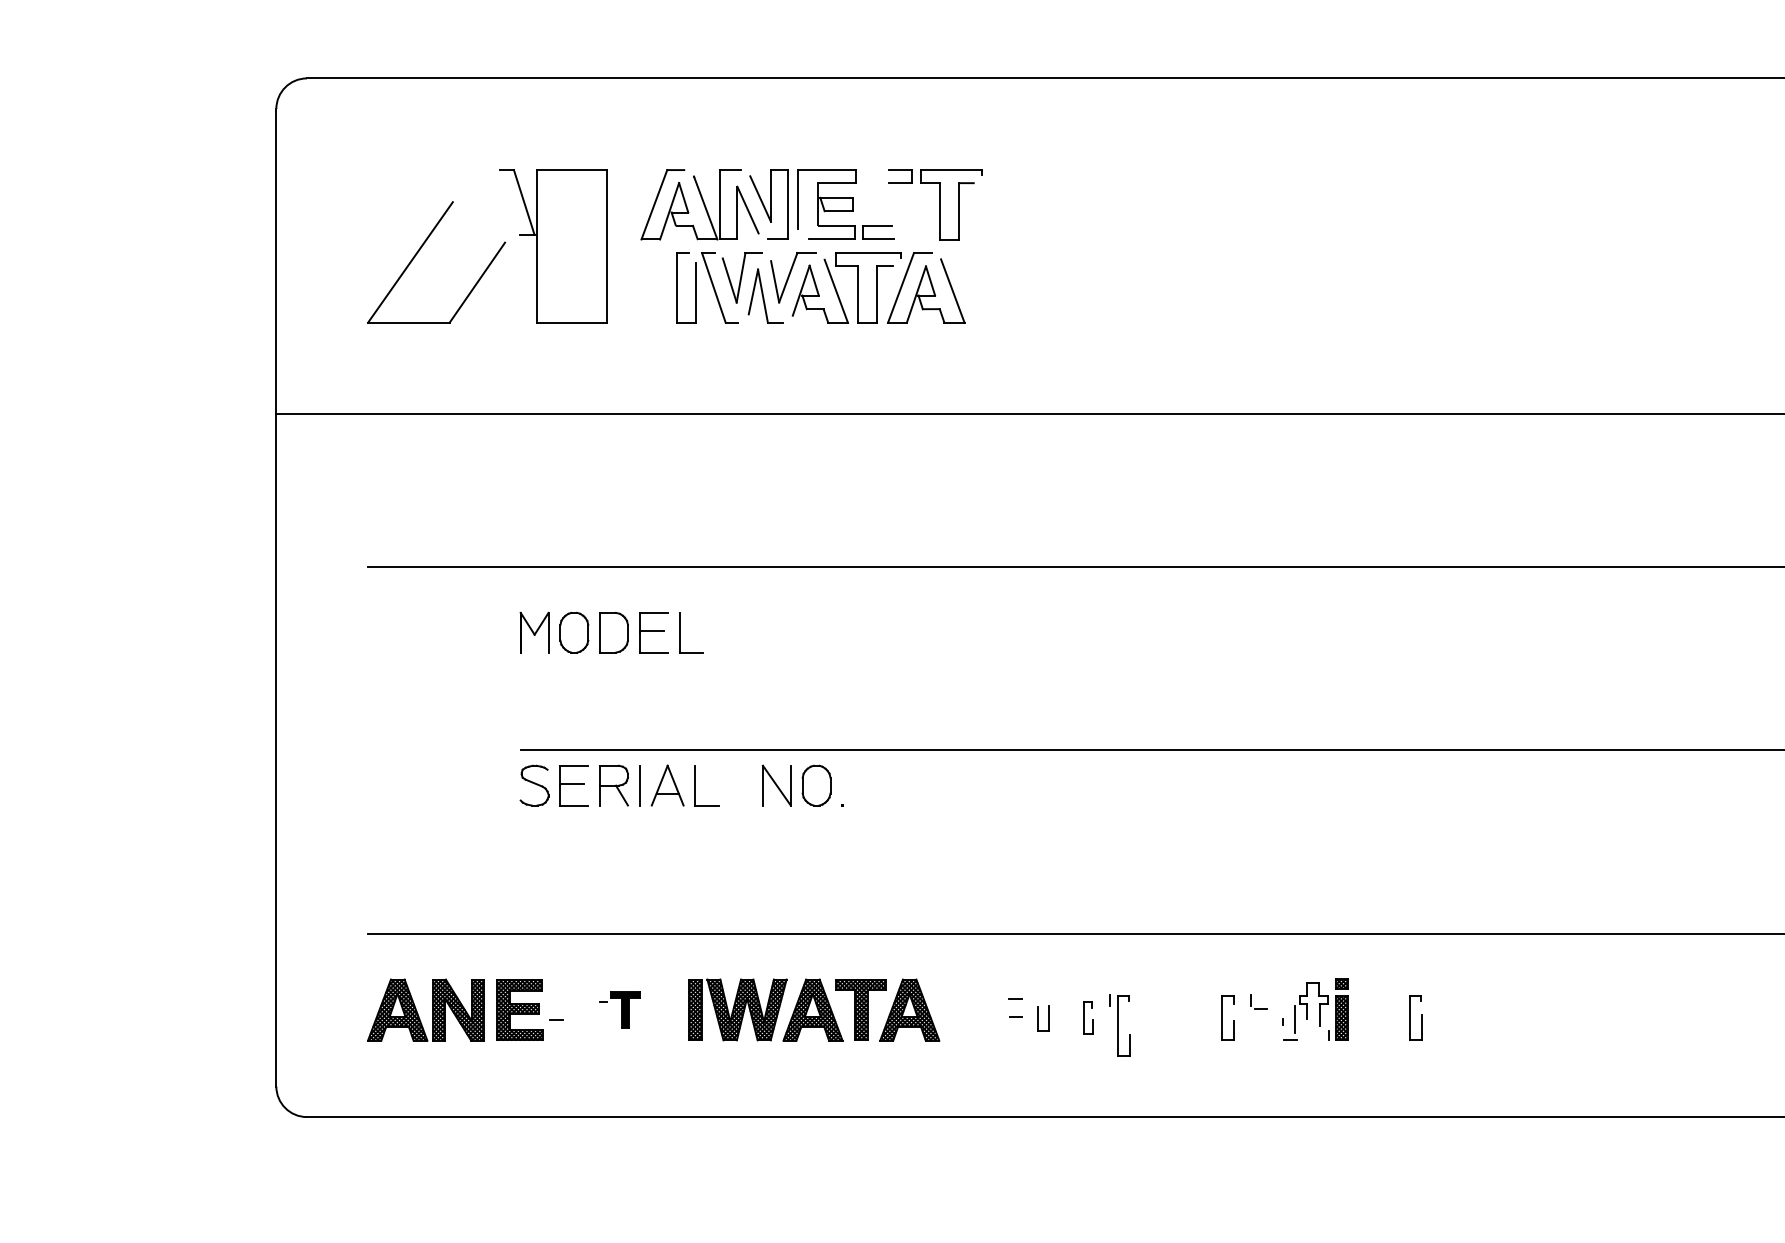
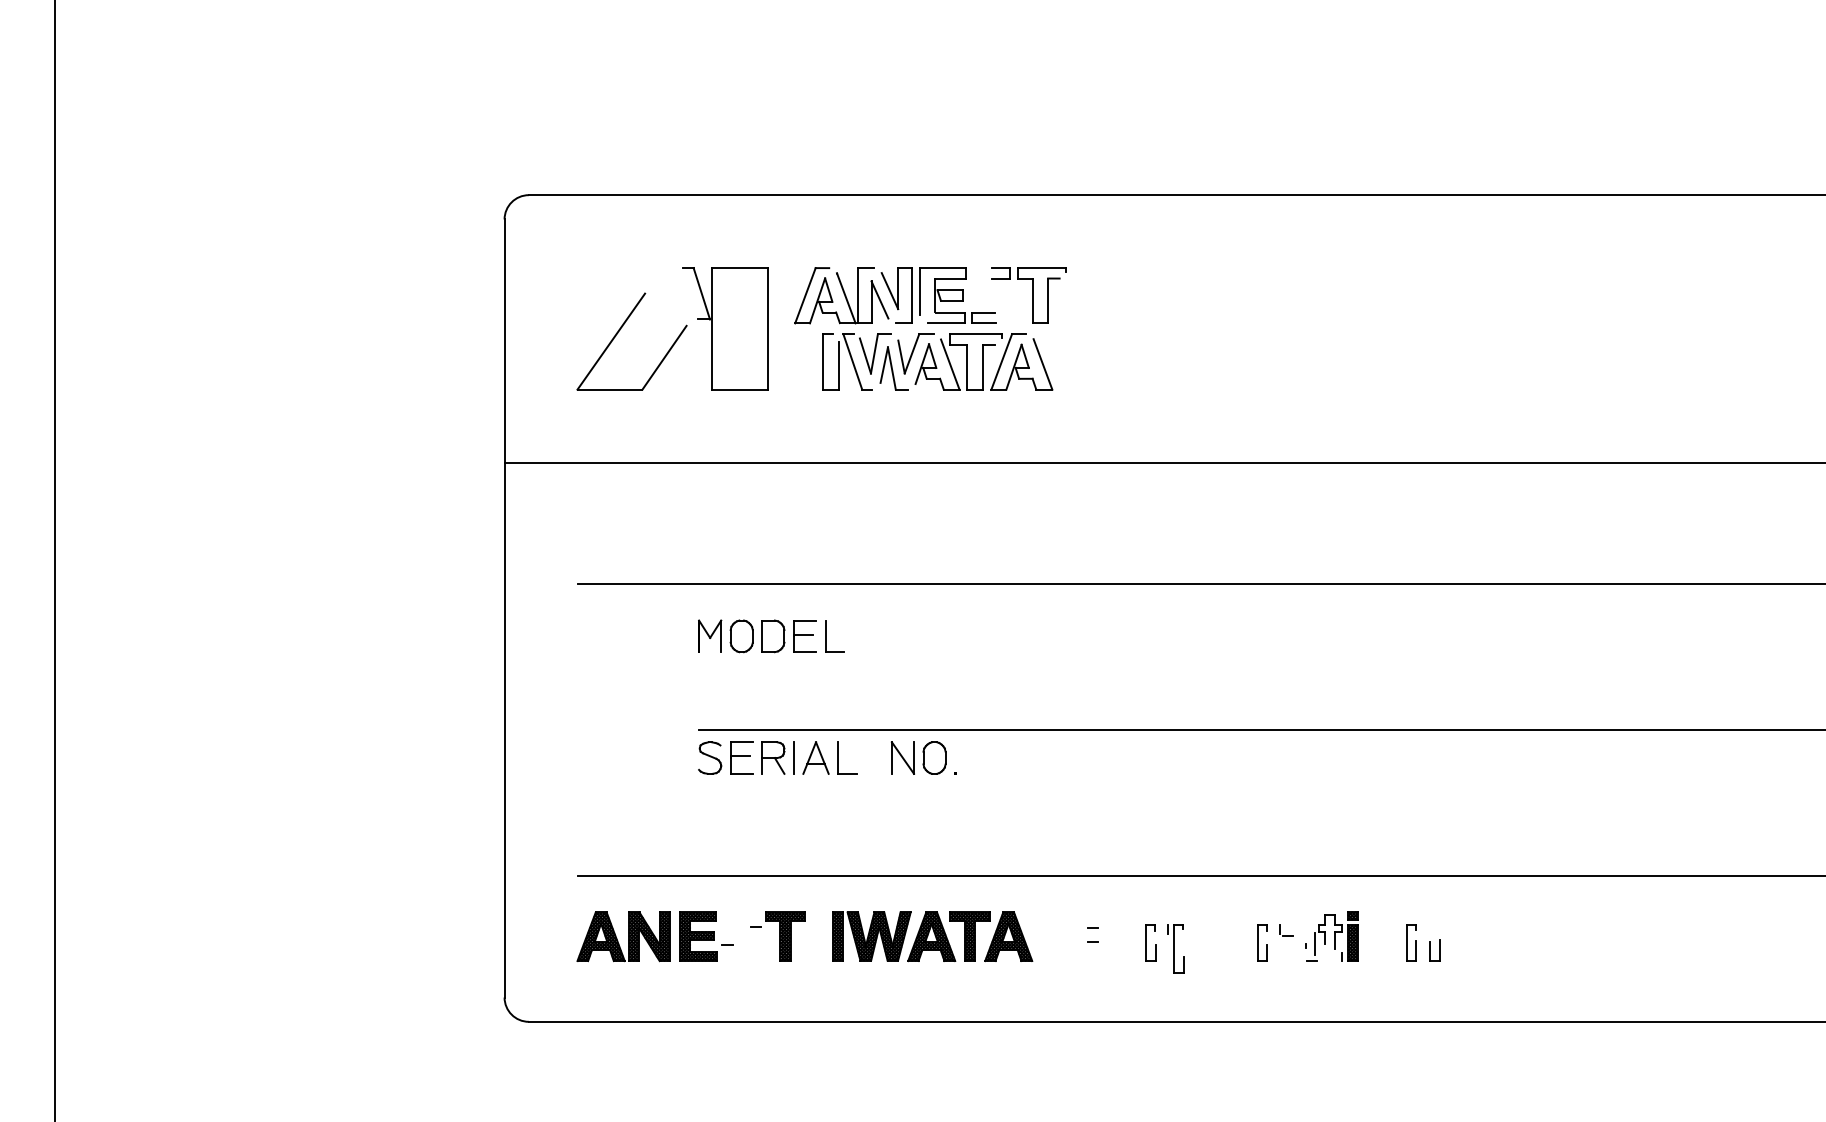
part: (619, 1009) -> (777, 936), size x1.67
part: (1087, 1017) -> (1150, 942), size x1.43
part: (1042, 1018) -> (1434, 950), moved

